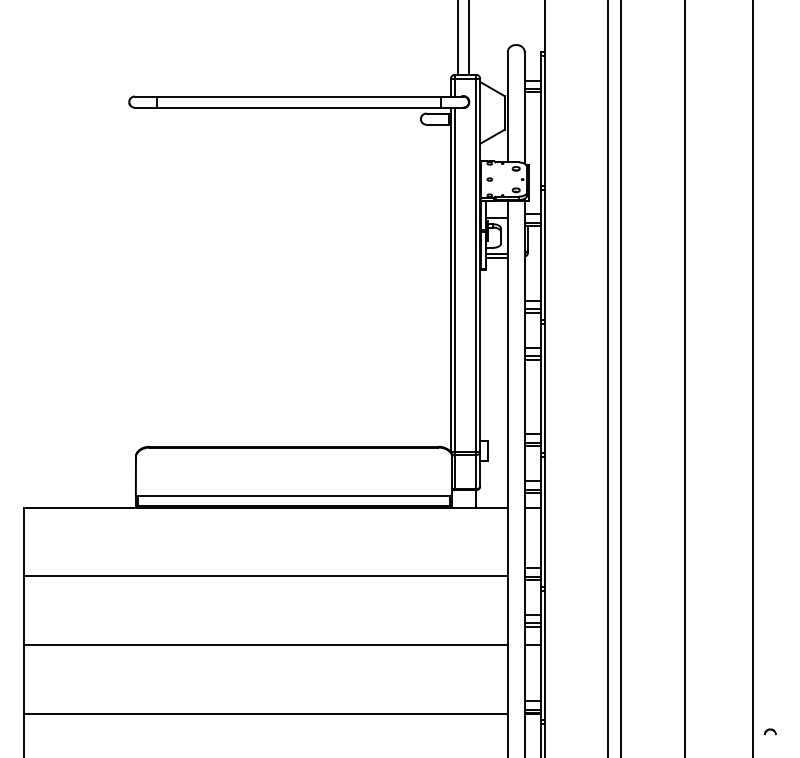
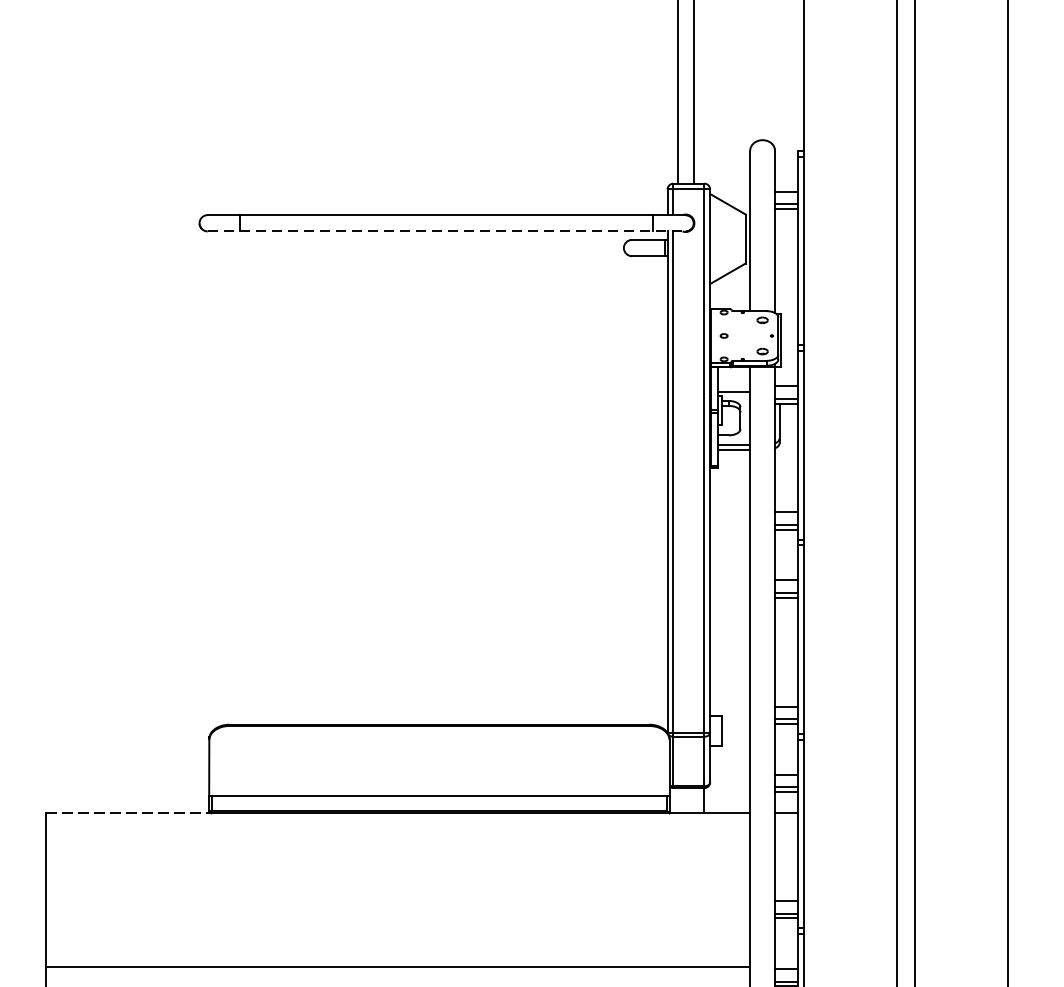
line: (299, 107) -> (447, 231), solid -> dashed
line: (80, 507) -> (128, 813), solid -> dashed
line: (265, 576) -> (397, 967), moved

